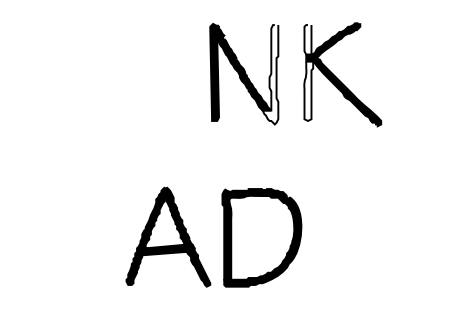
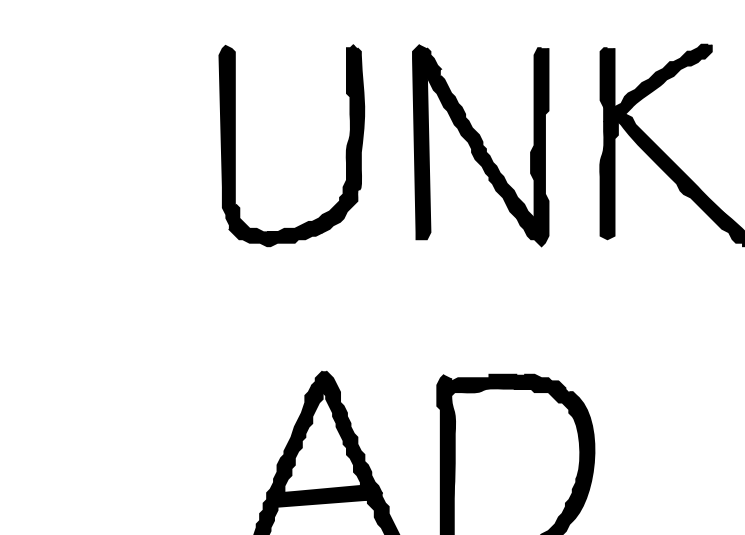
fill: (307, 39) -> (606, 77), added
part: (176, 74) -> (345, 146), added
fill: (270, 74) -> (532, 146), added
fill: (308, 90) -> (608, 178), added

